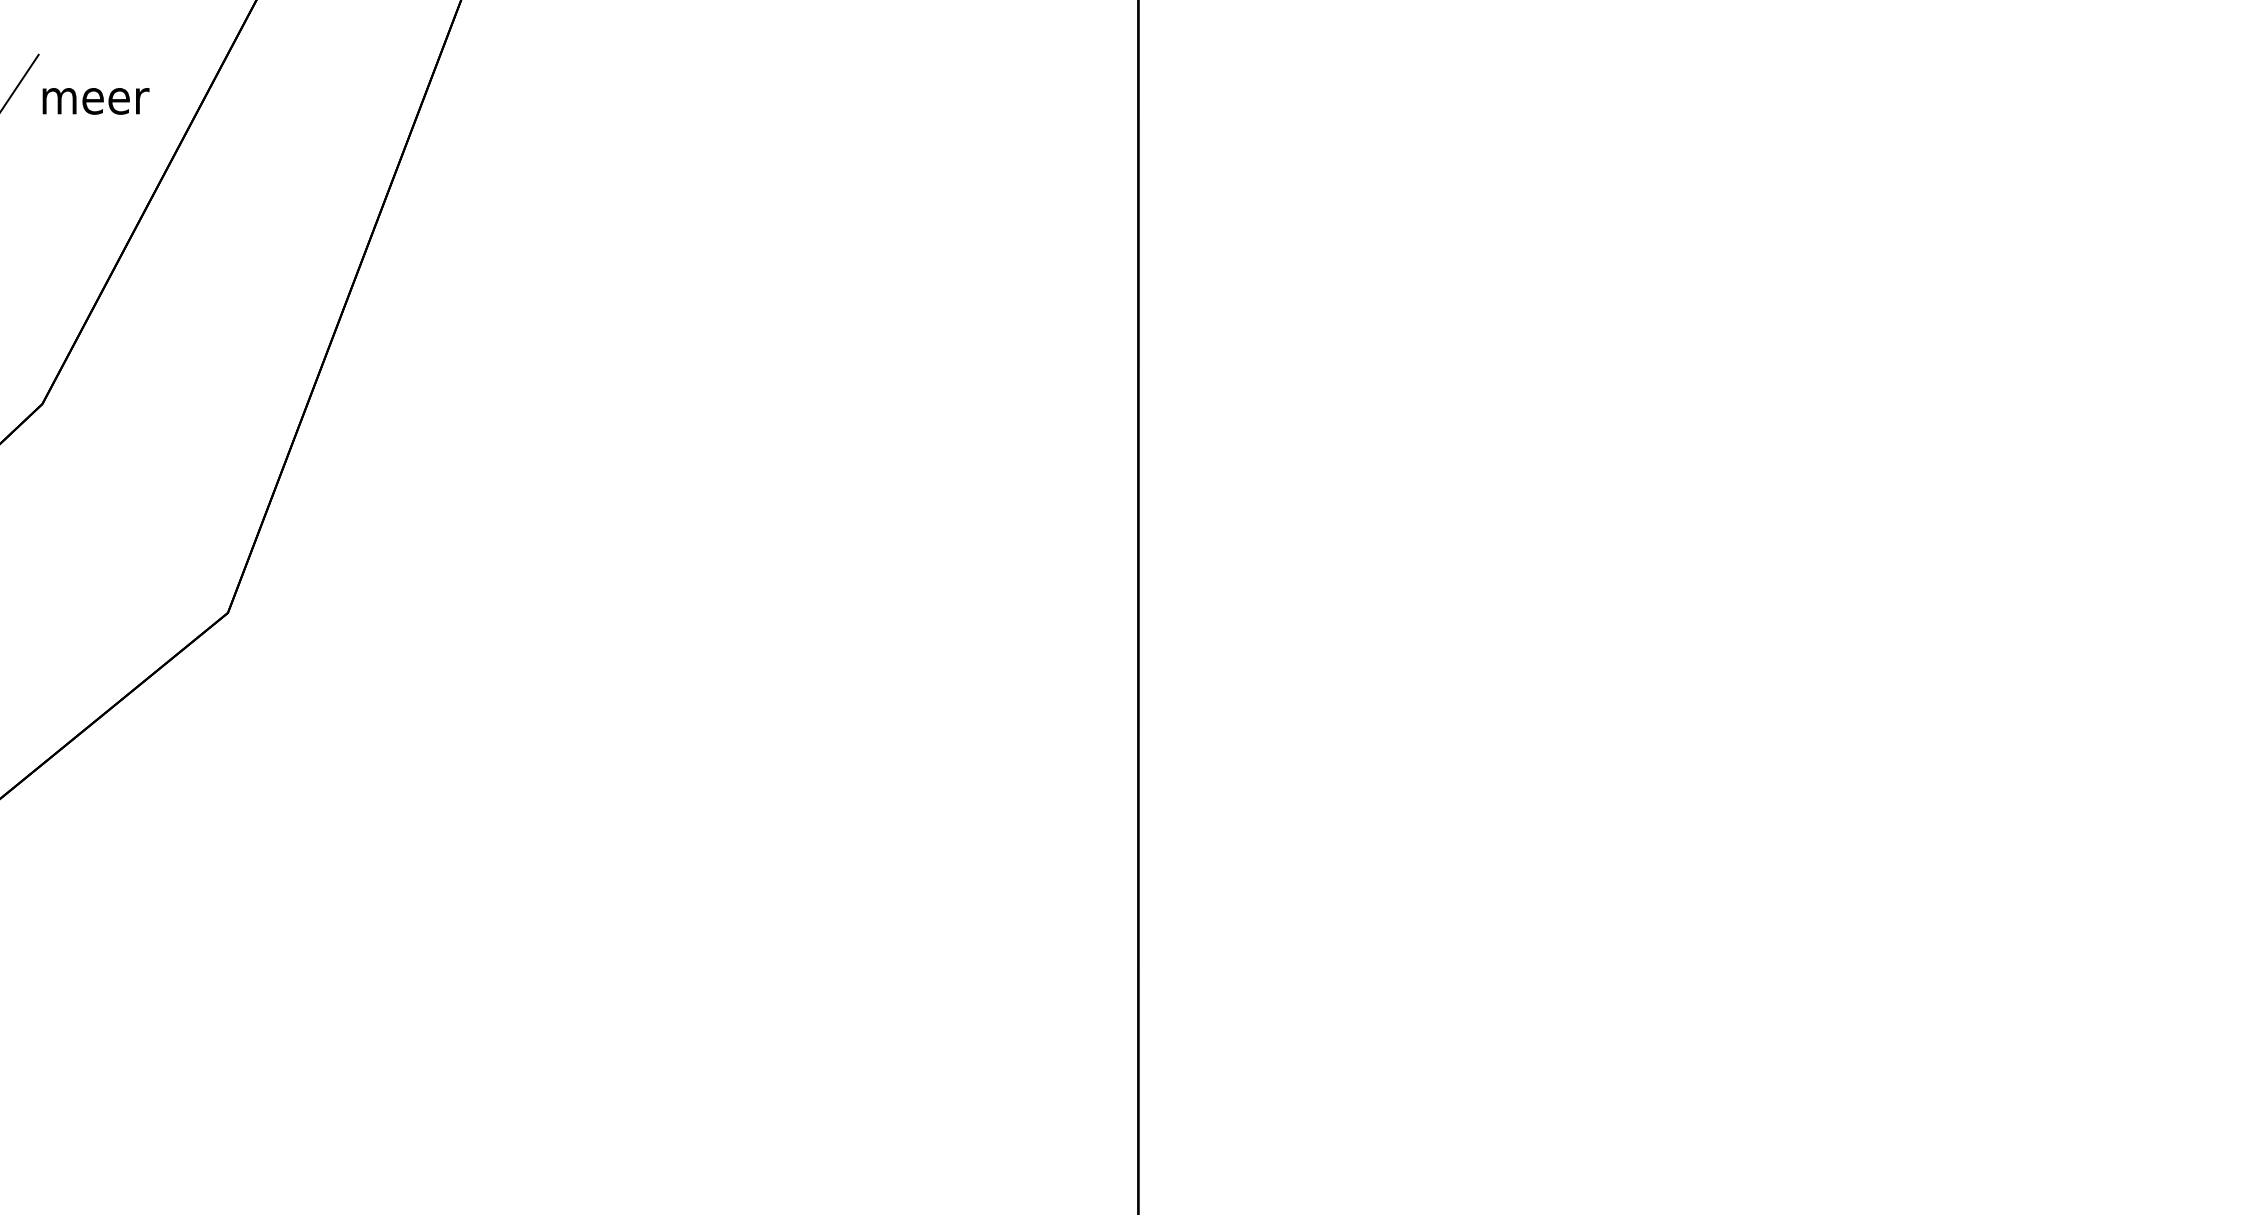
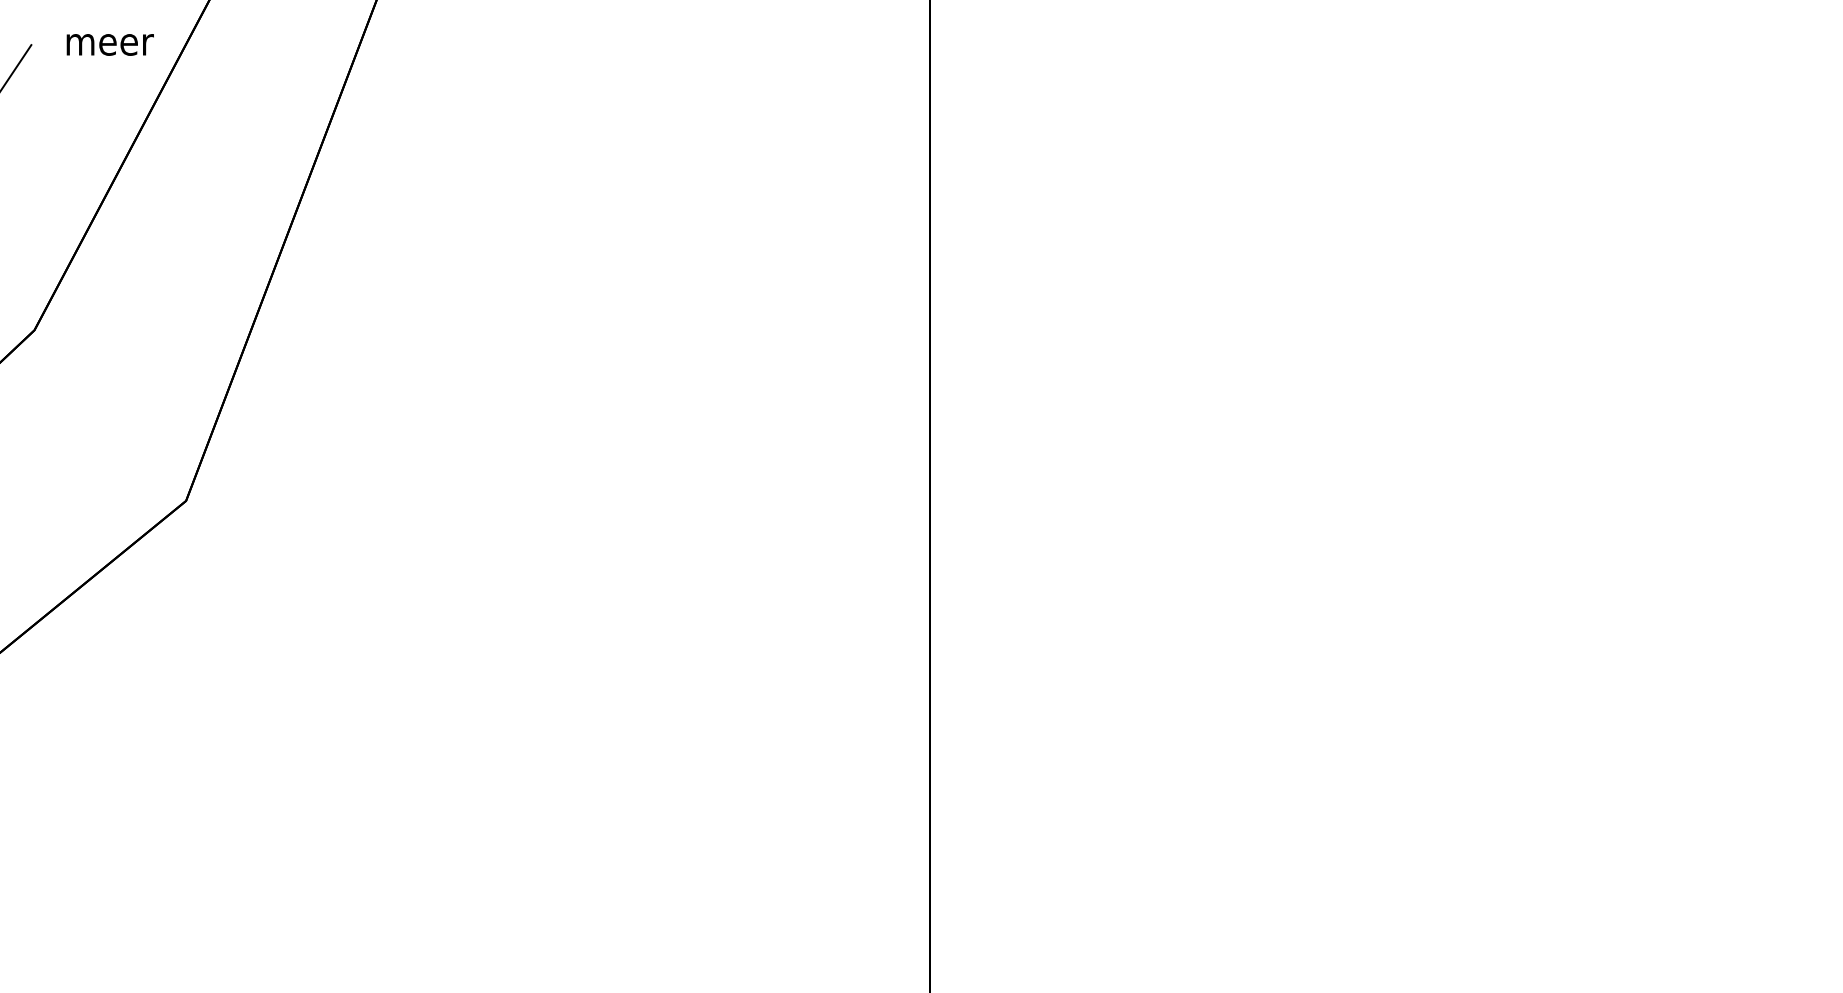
text: (95, 100) -> (109, 44), moved

